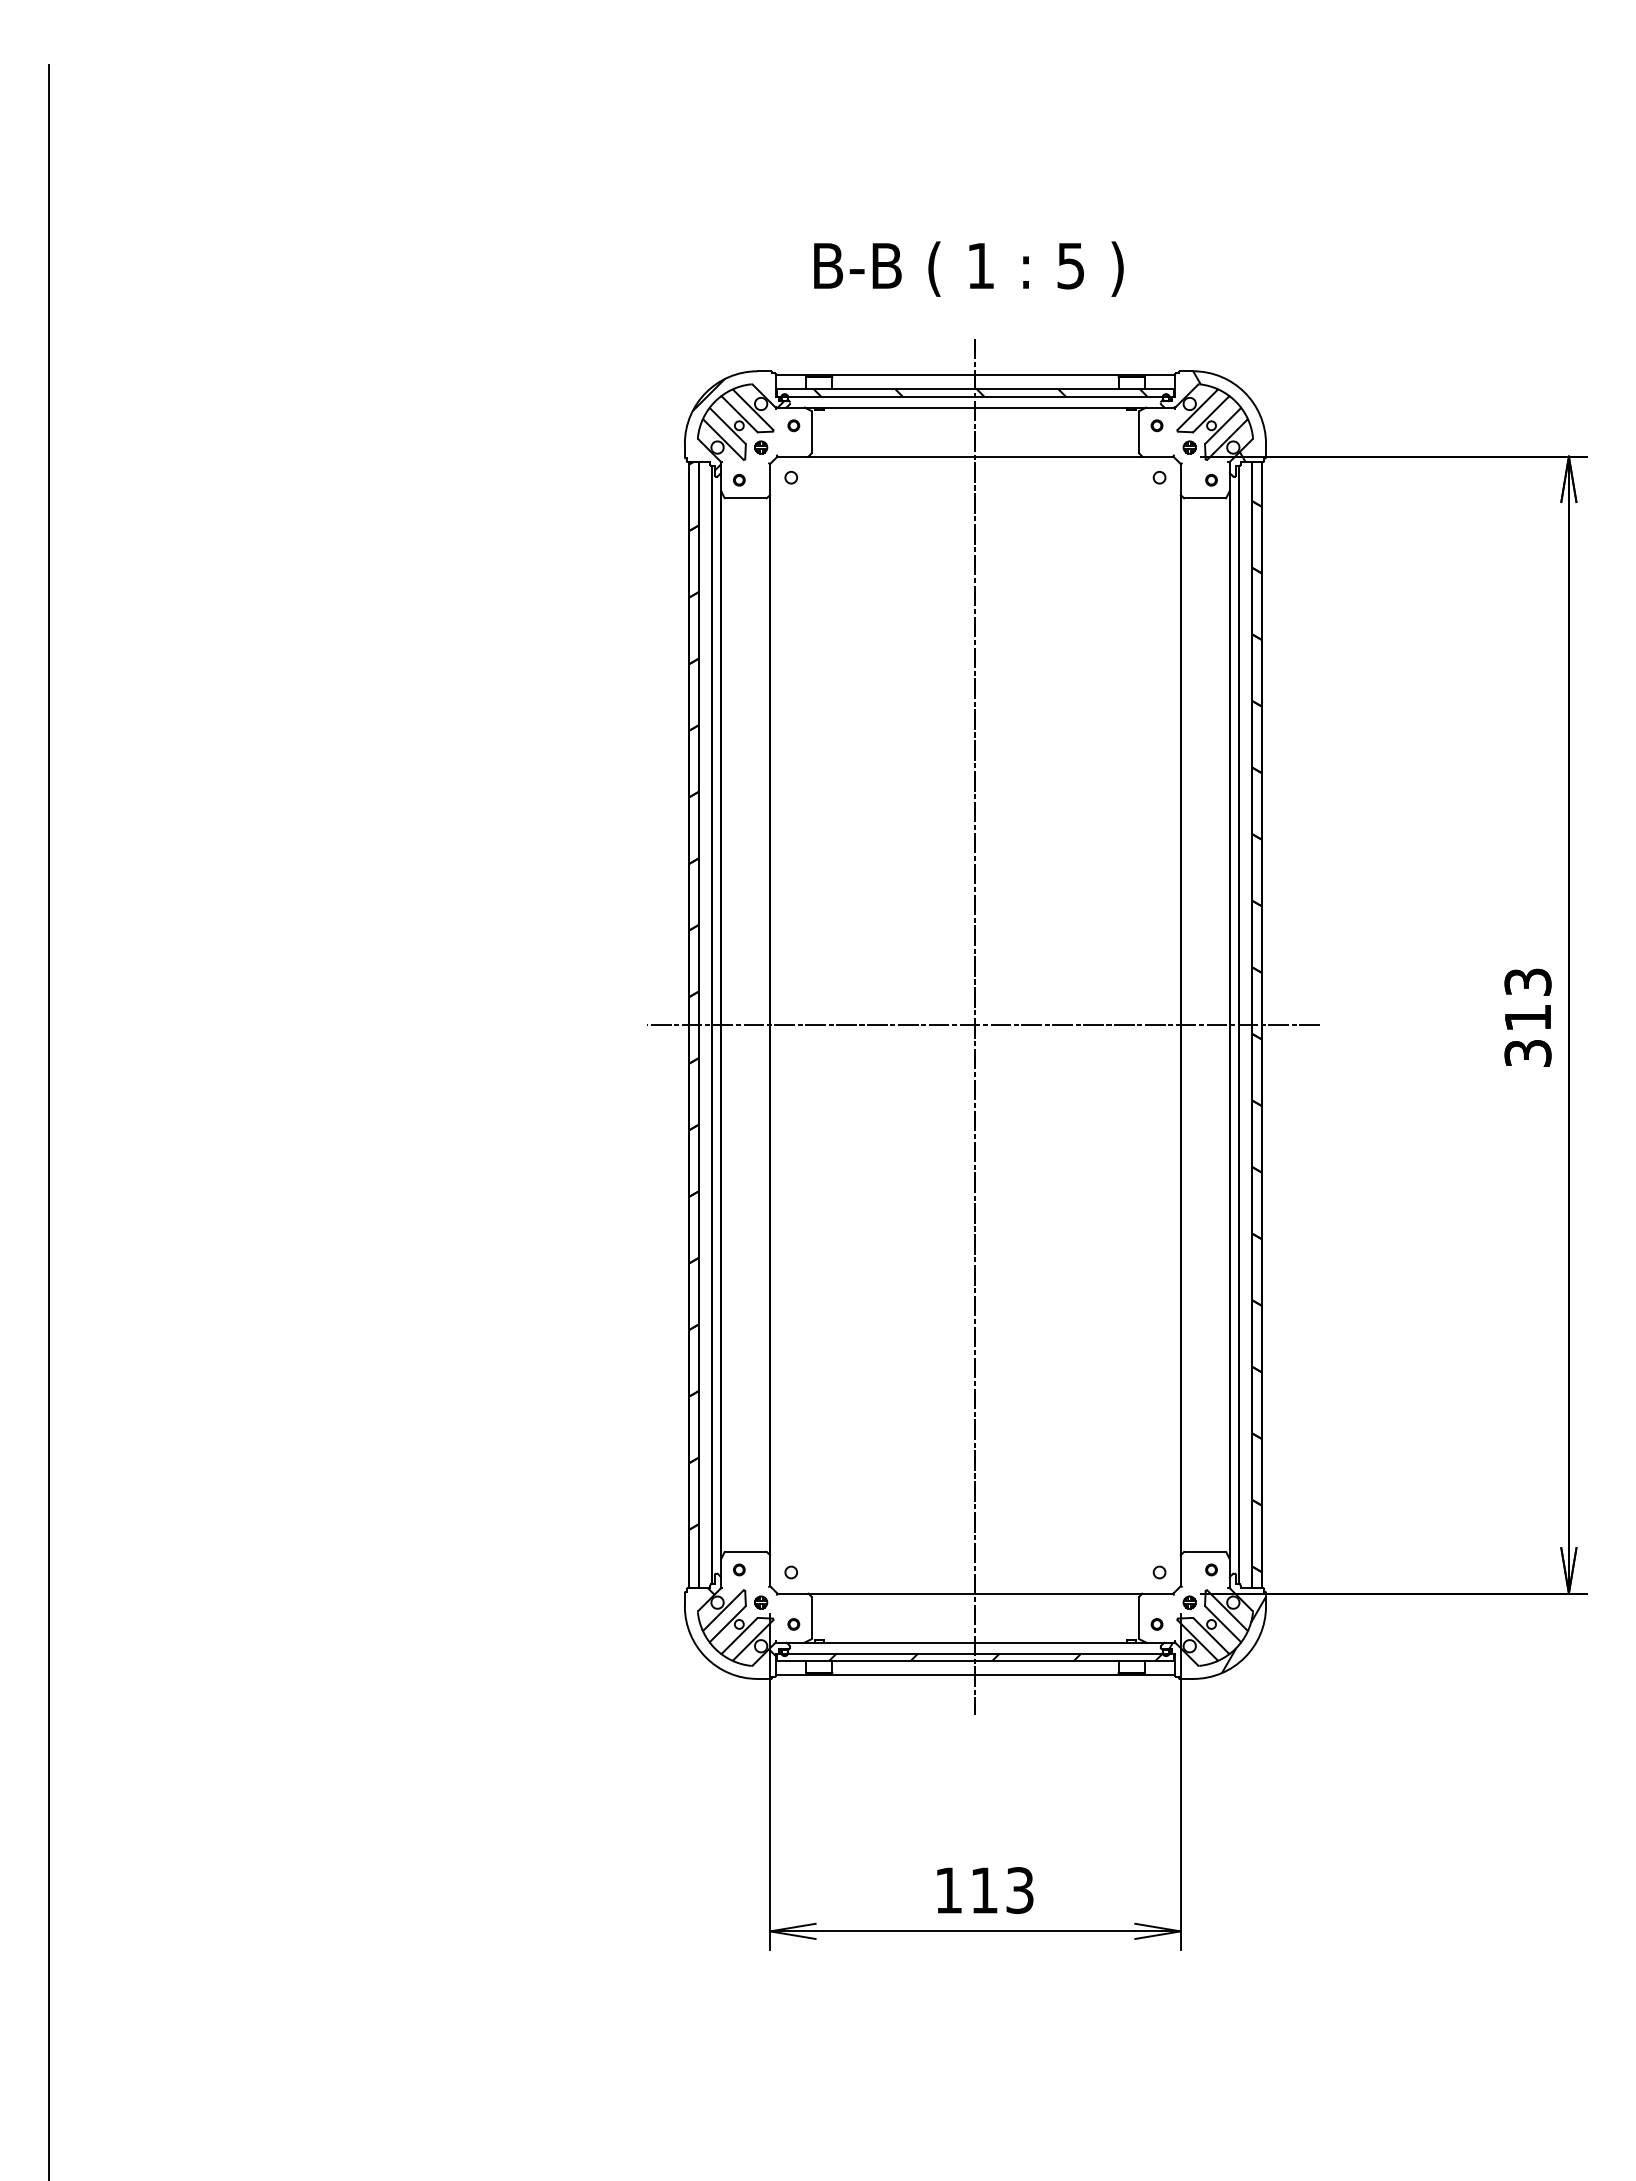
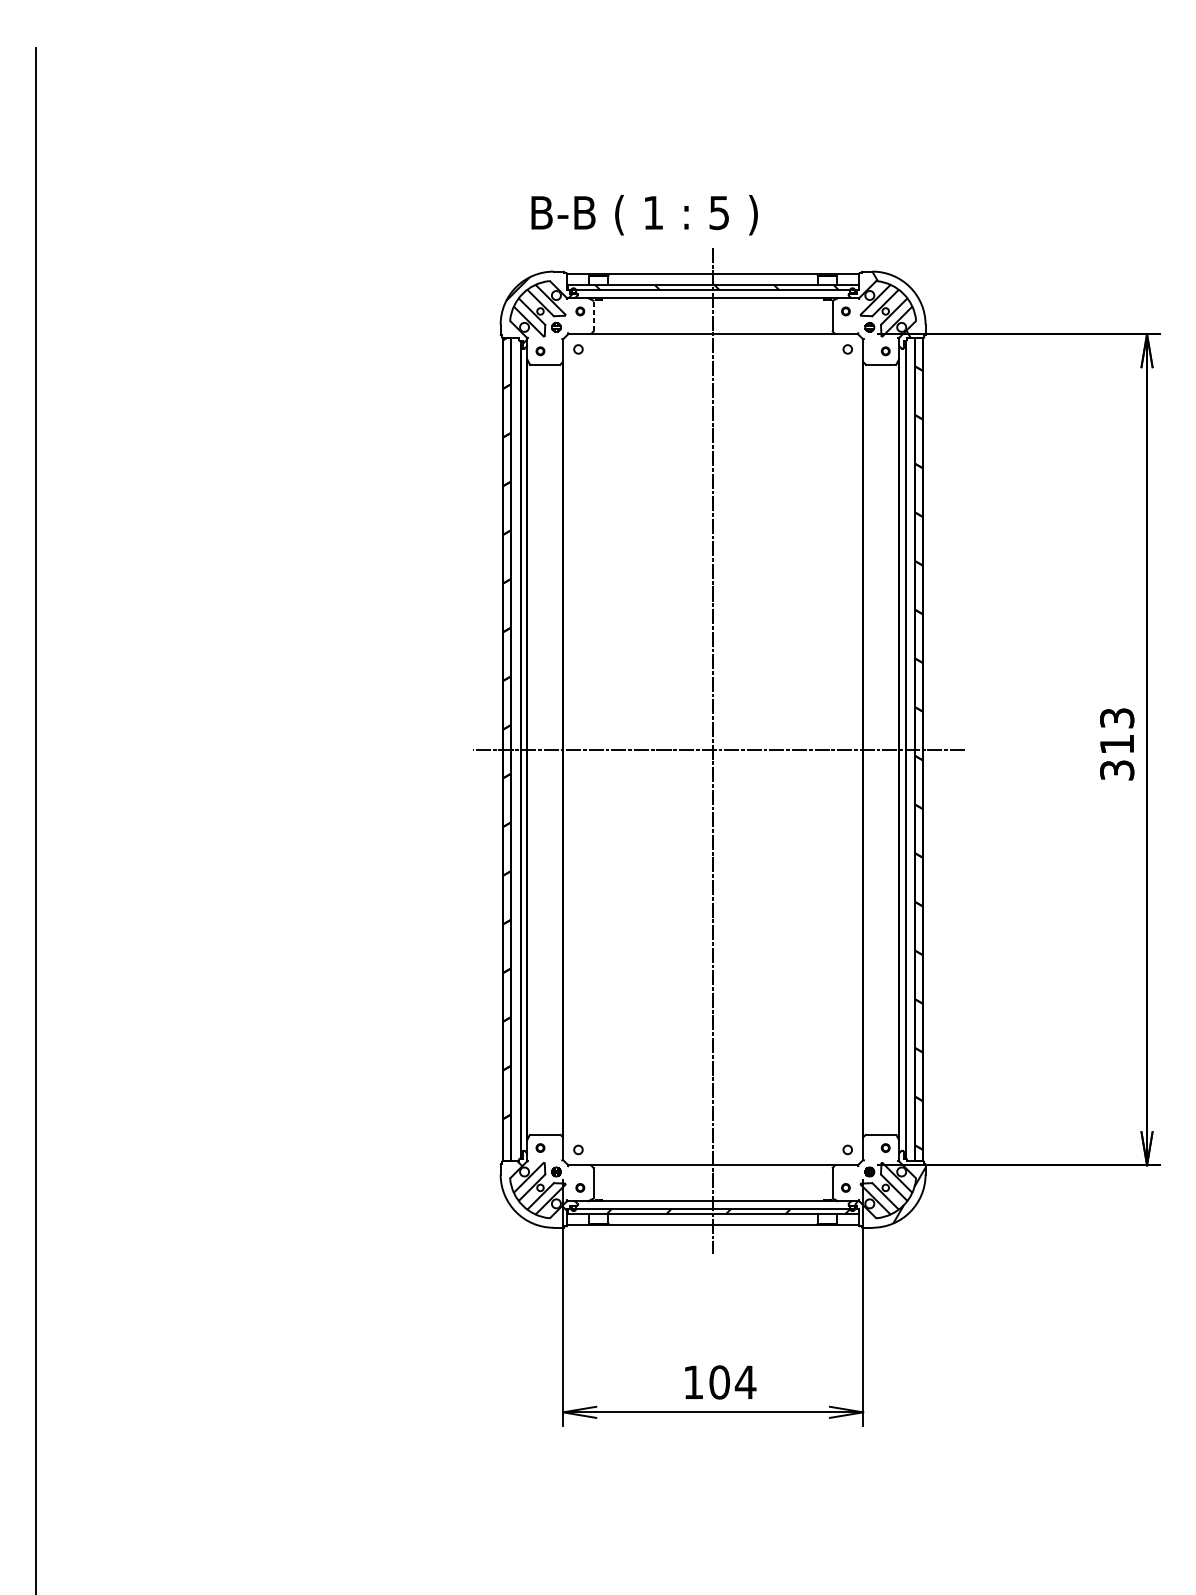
text: (968, 268) -> (644, 214), moved
line: (811, 431) -> (593, 315), solid -> dashed
text: (1002, 1890) -> (732, 1382), 113 -> 104

